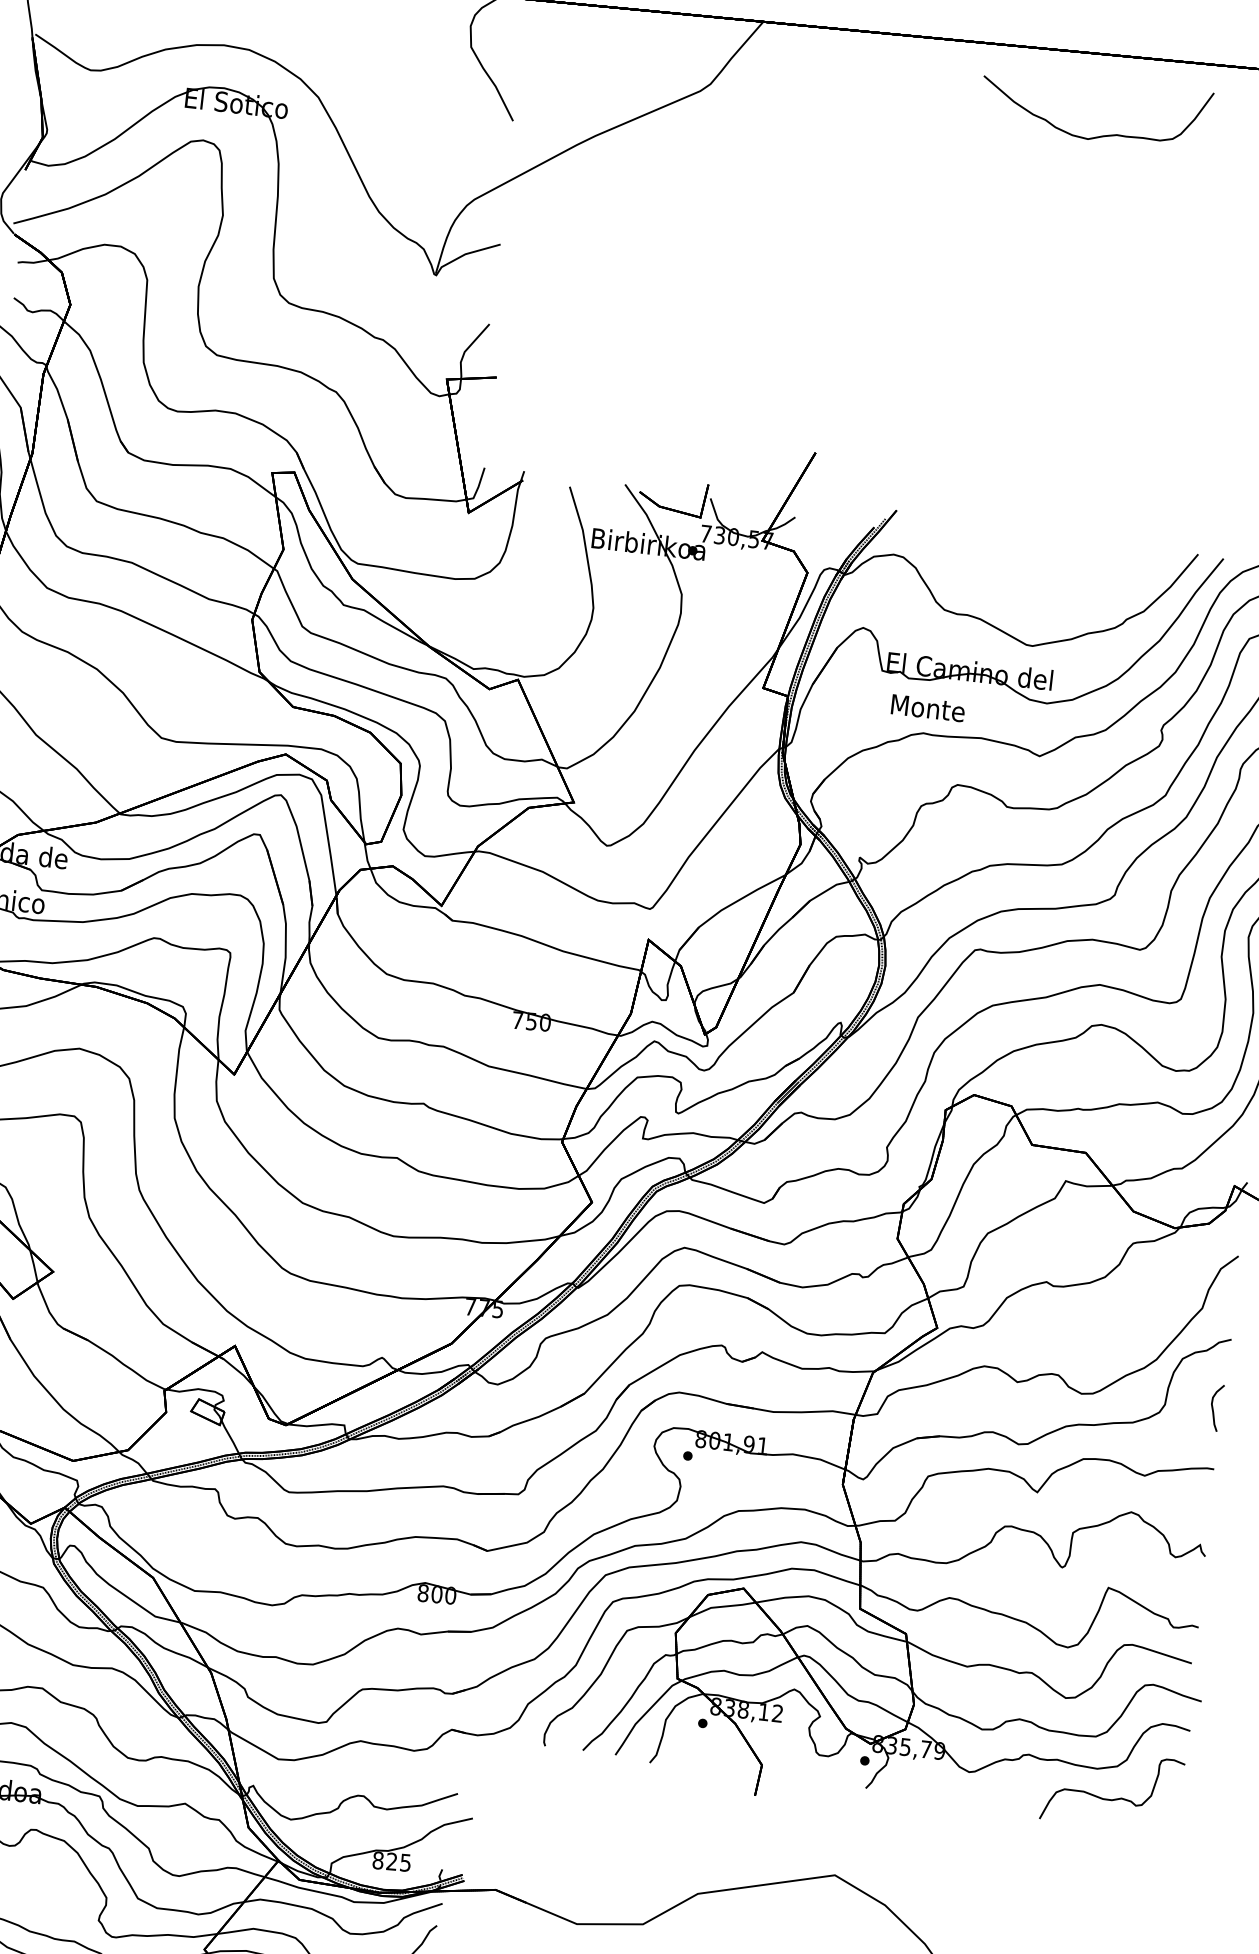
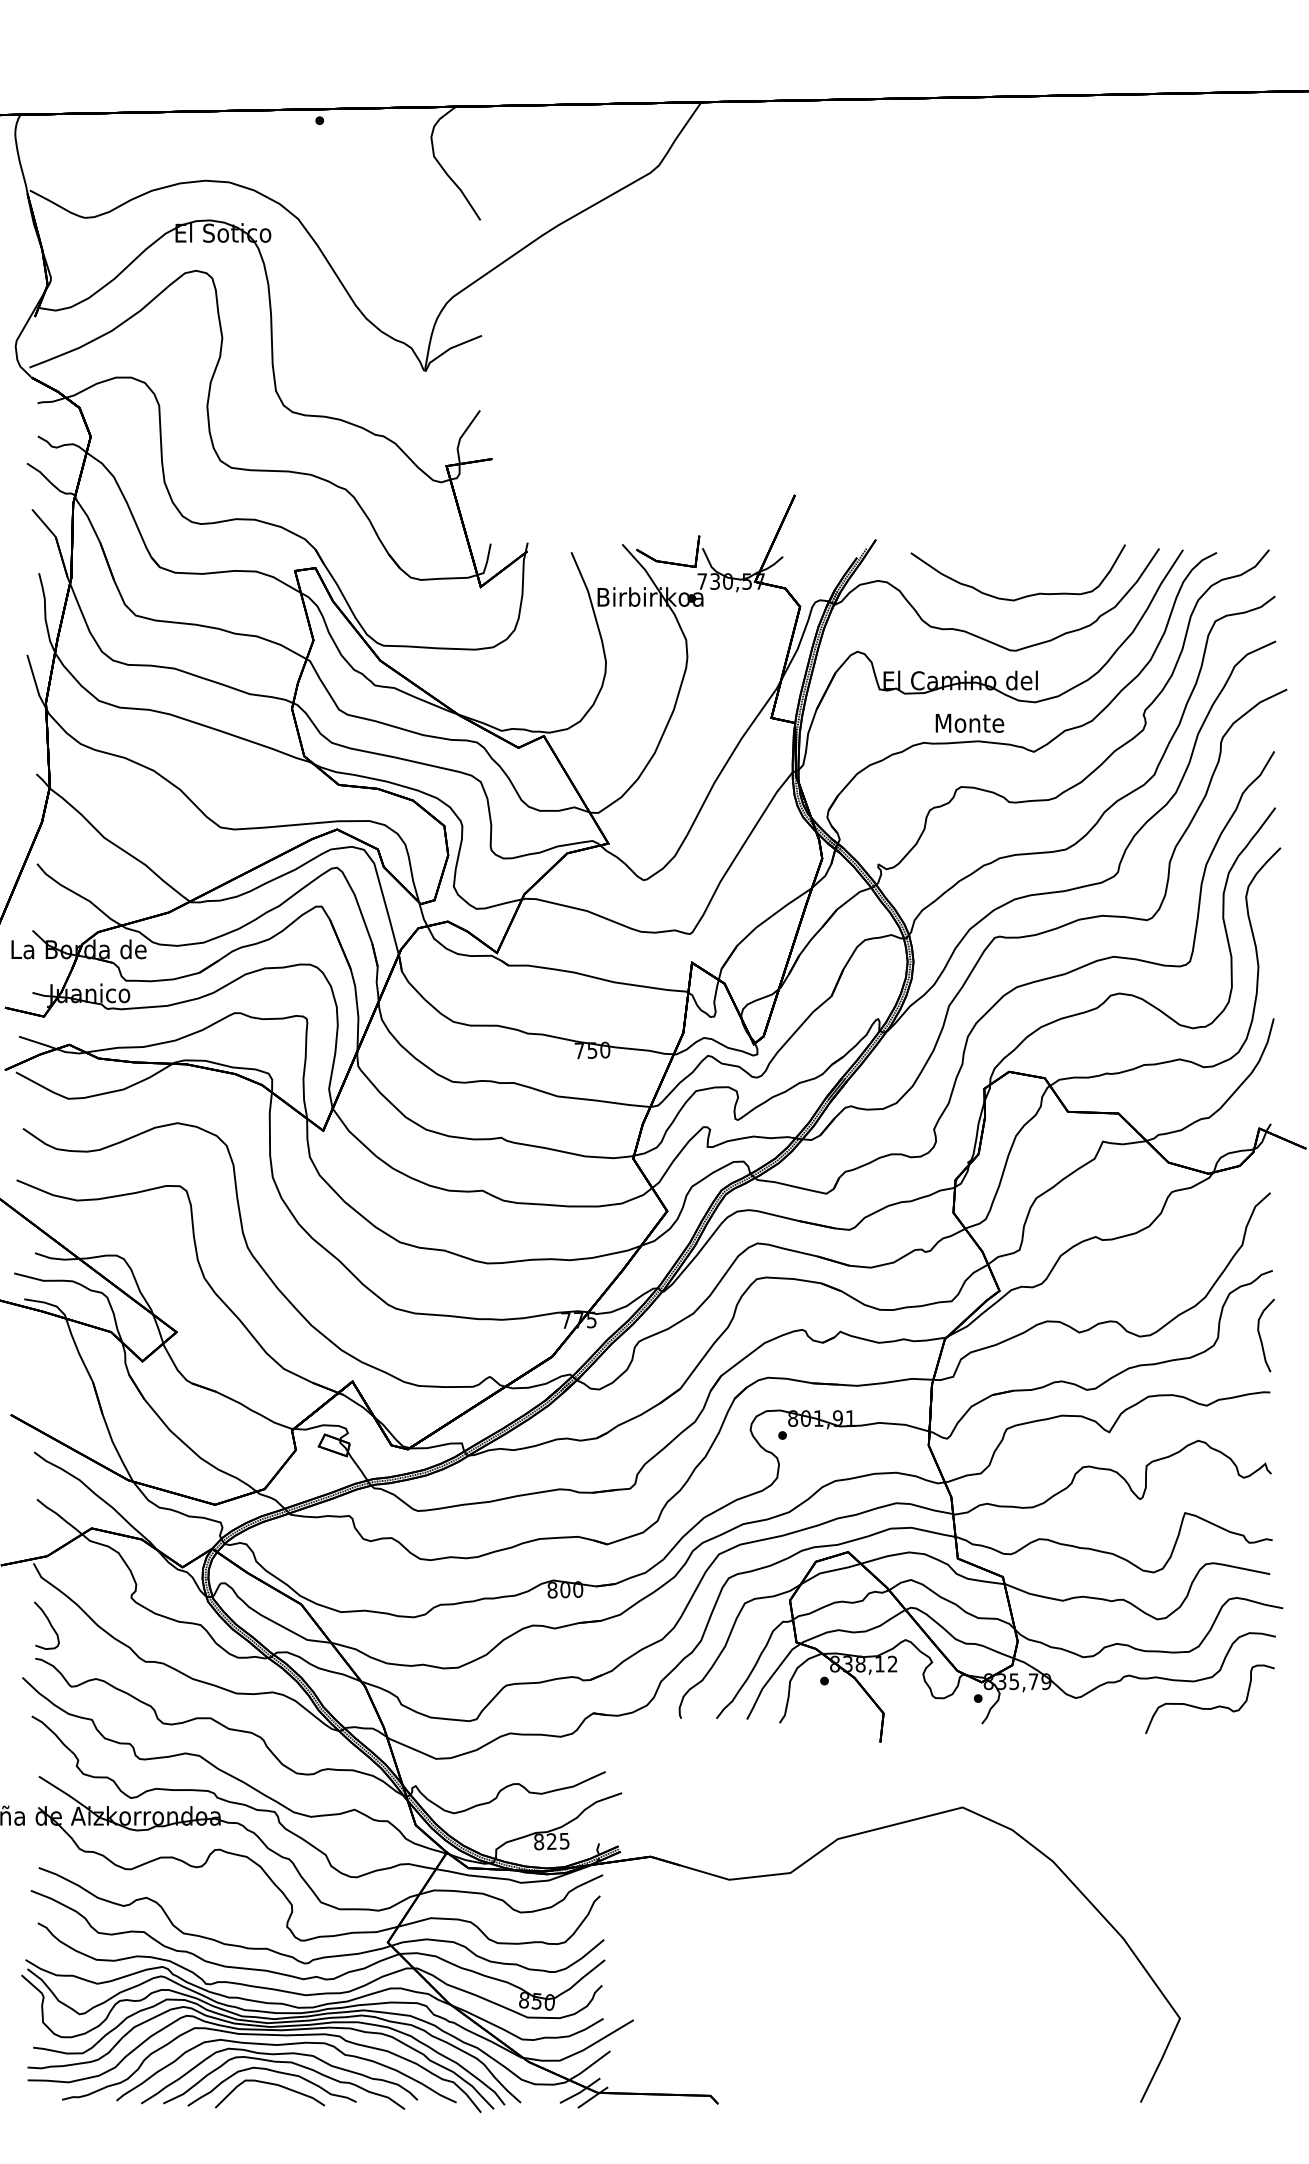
part: (1097, 135) -> (1022, 596), moved
text: (927, 708) -> (969, 723), moved
part: (1215, 1407) -> (1265, 1335), size x1.67

